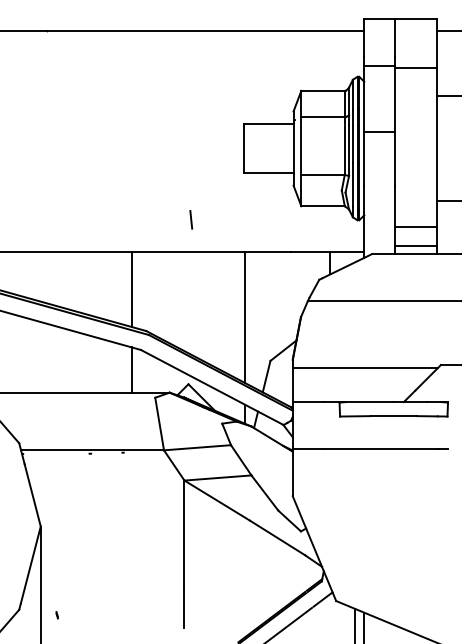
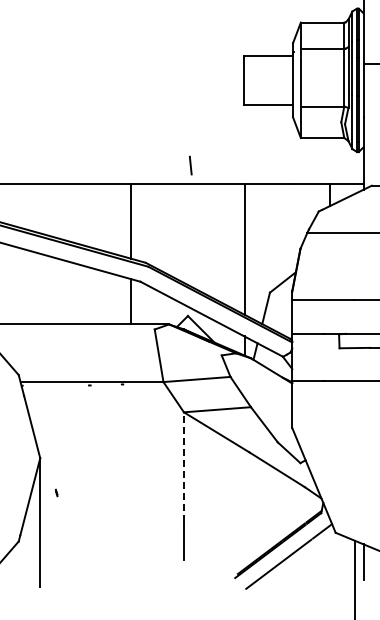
line: (191, 219) -> (190, 165), moved
line: (184, 535) -> (183, 467), solid -> dashed
part: (56, 615) -> (55, 493), moved

